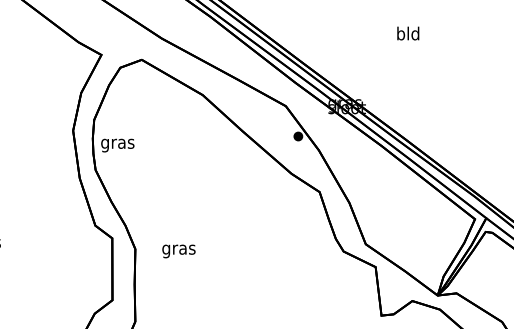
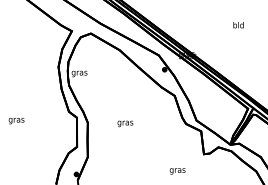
text: (408, 34) -> (238, 25), moved
text: (179, 250) -> (125, 123), moved

